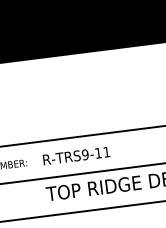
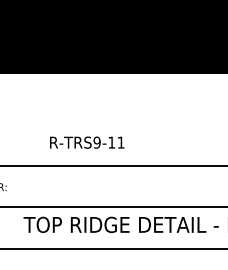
text: (76, 155) -> (87, 142), moved

